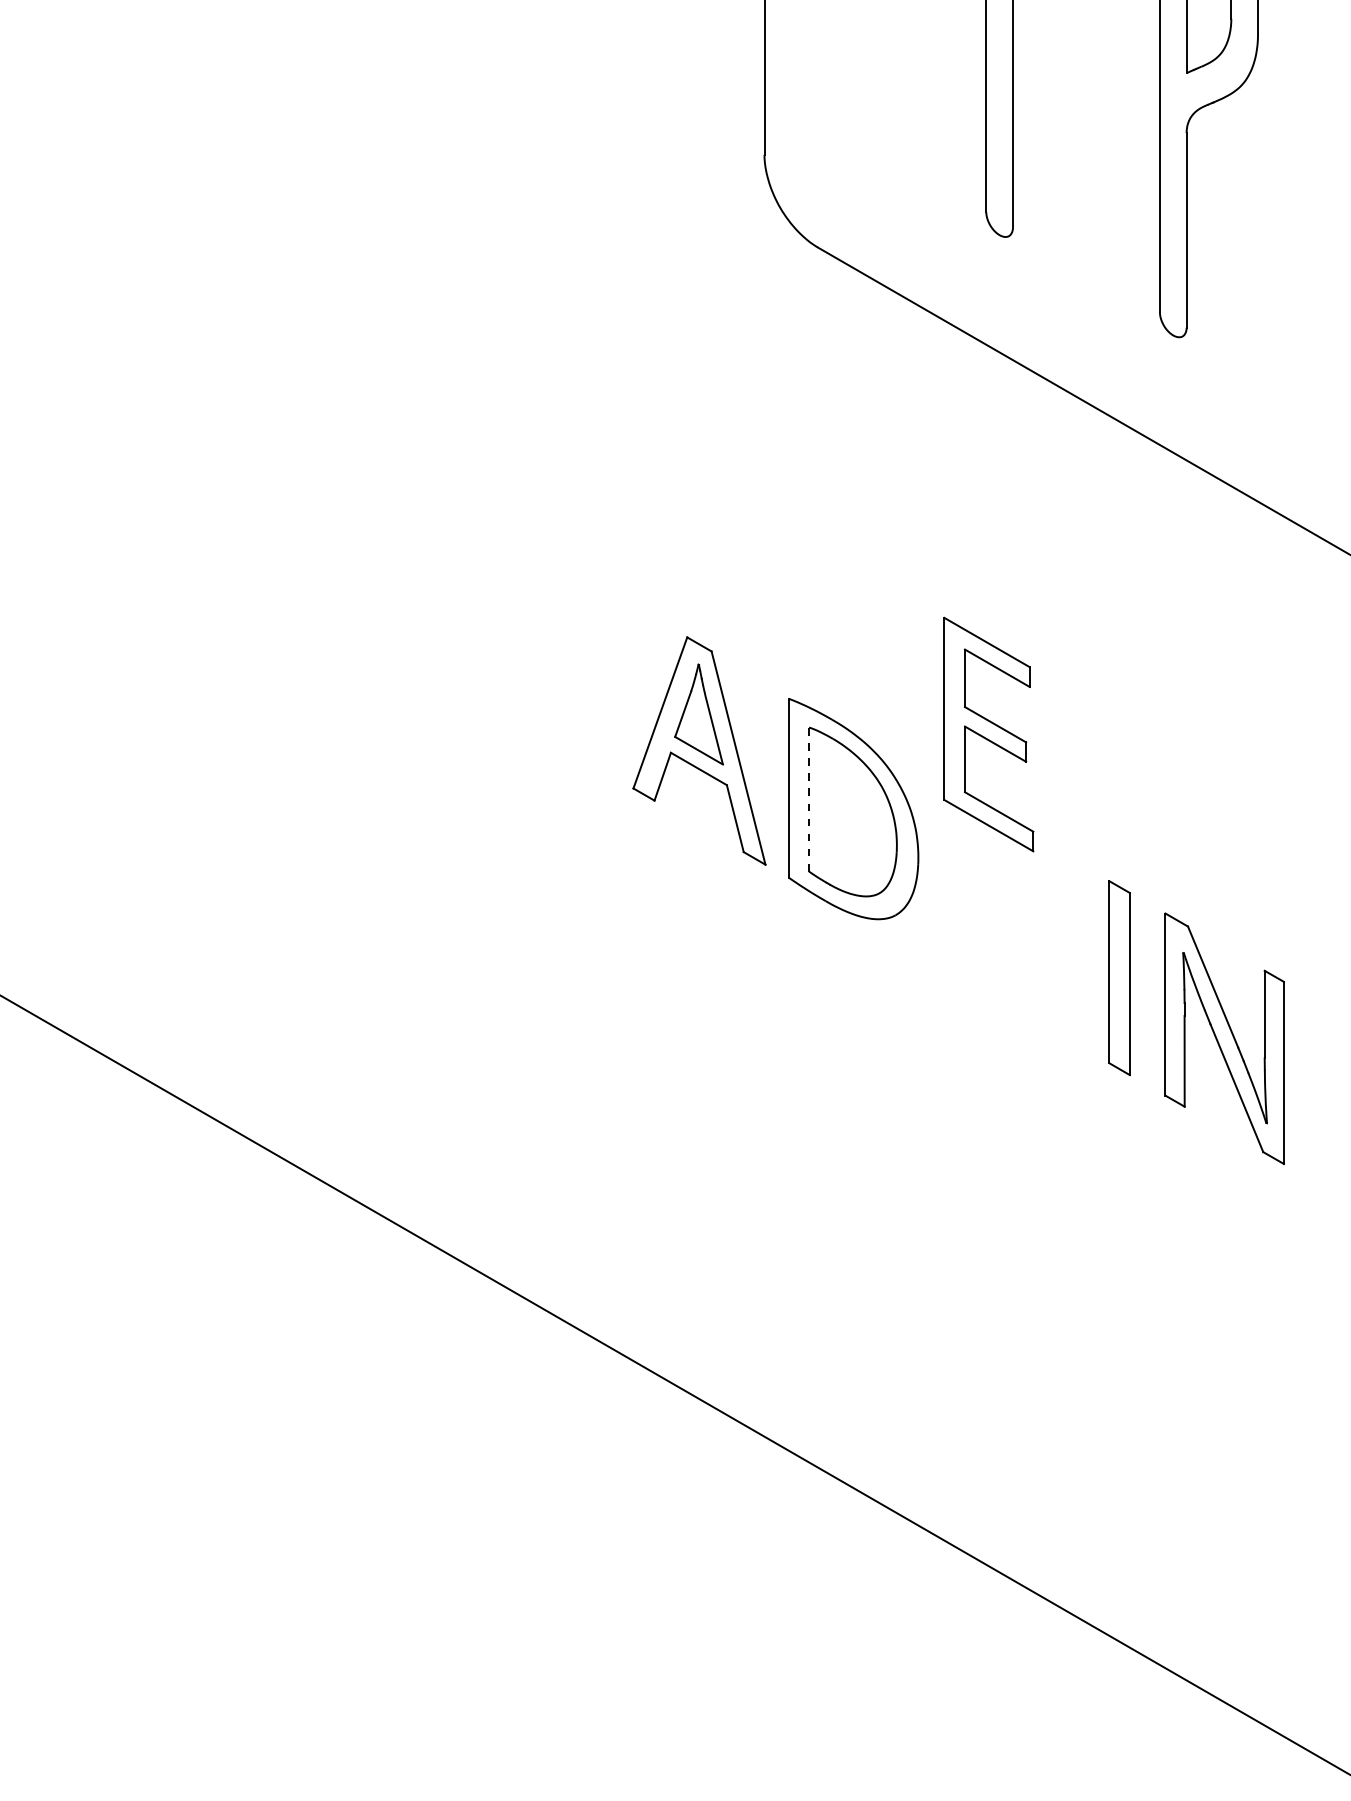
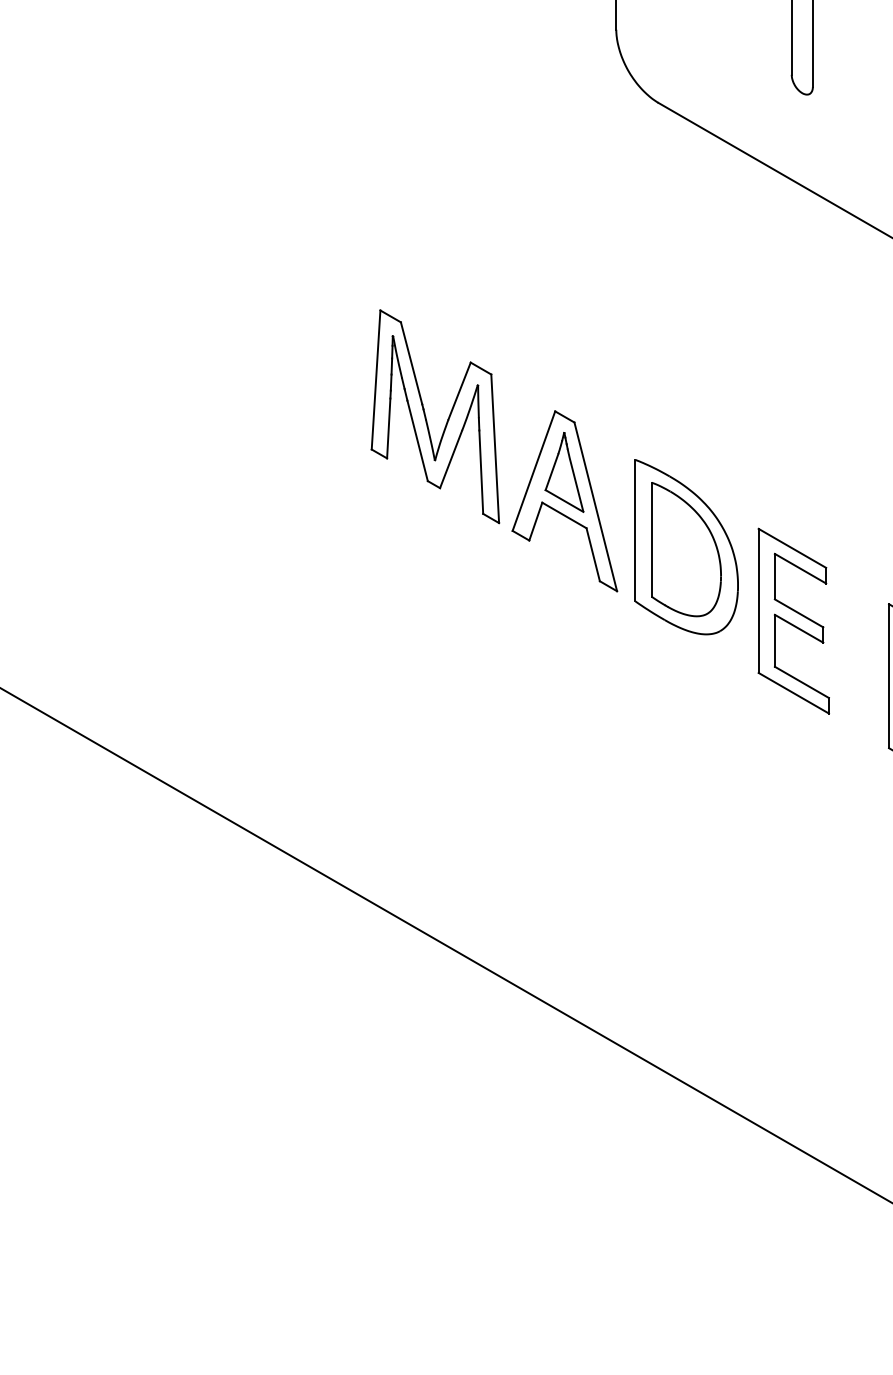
part: (524, 645) -> (426, 417), added
part: (988, 734) -> (793, 621), moved
line: (809, 799) -> (651, 539), dashed -> solid

